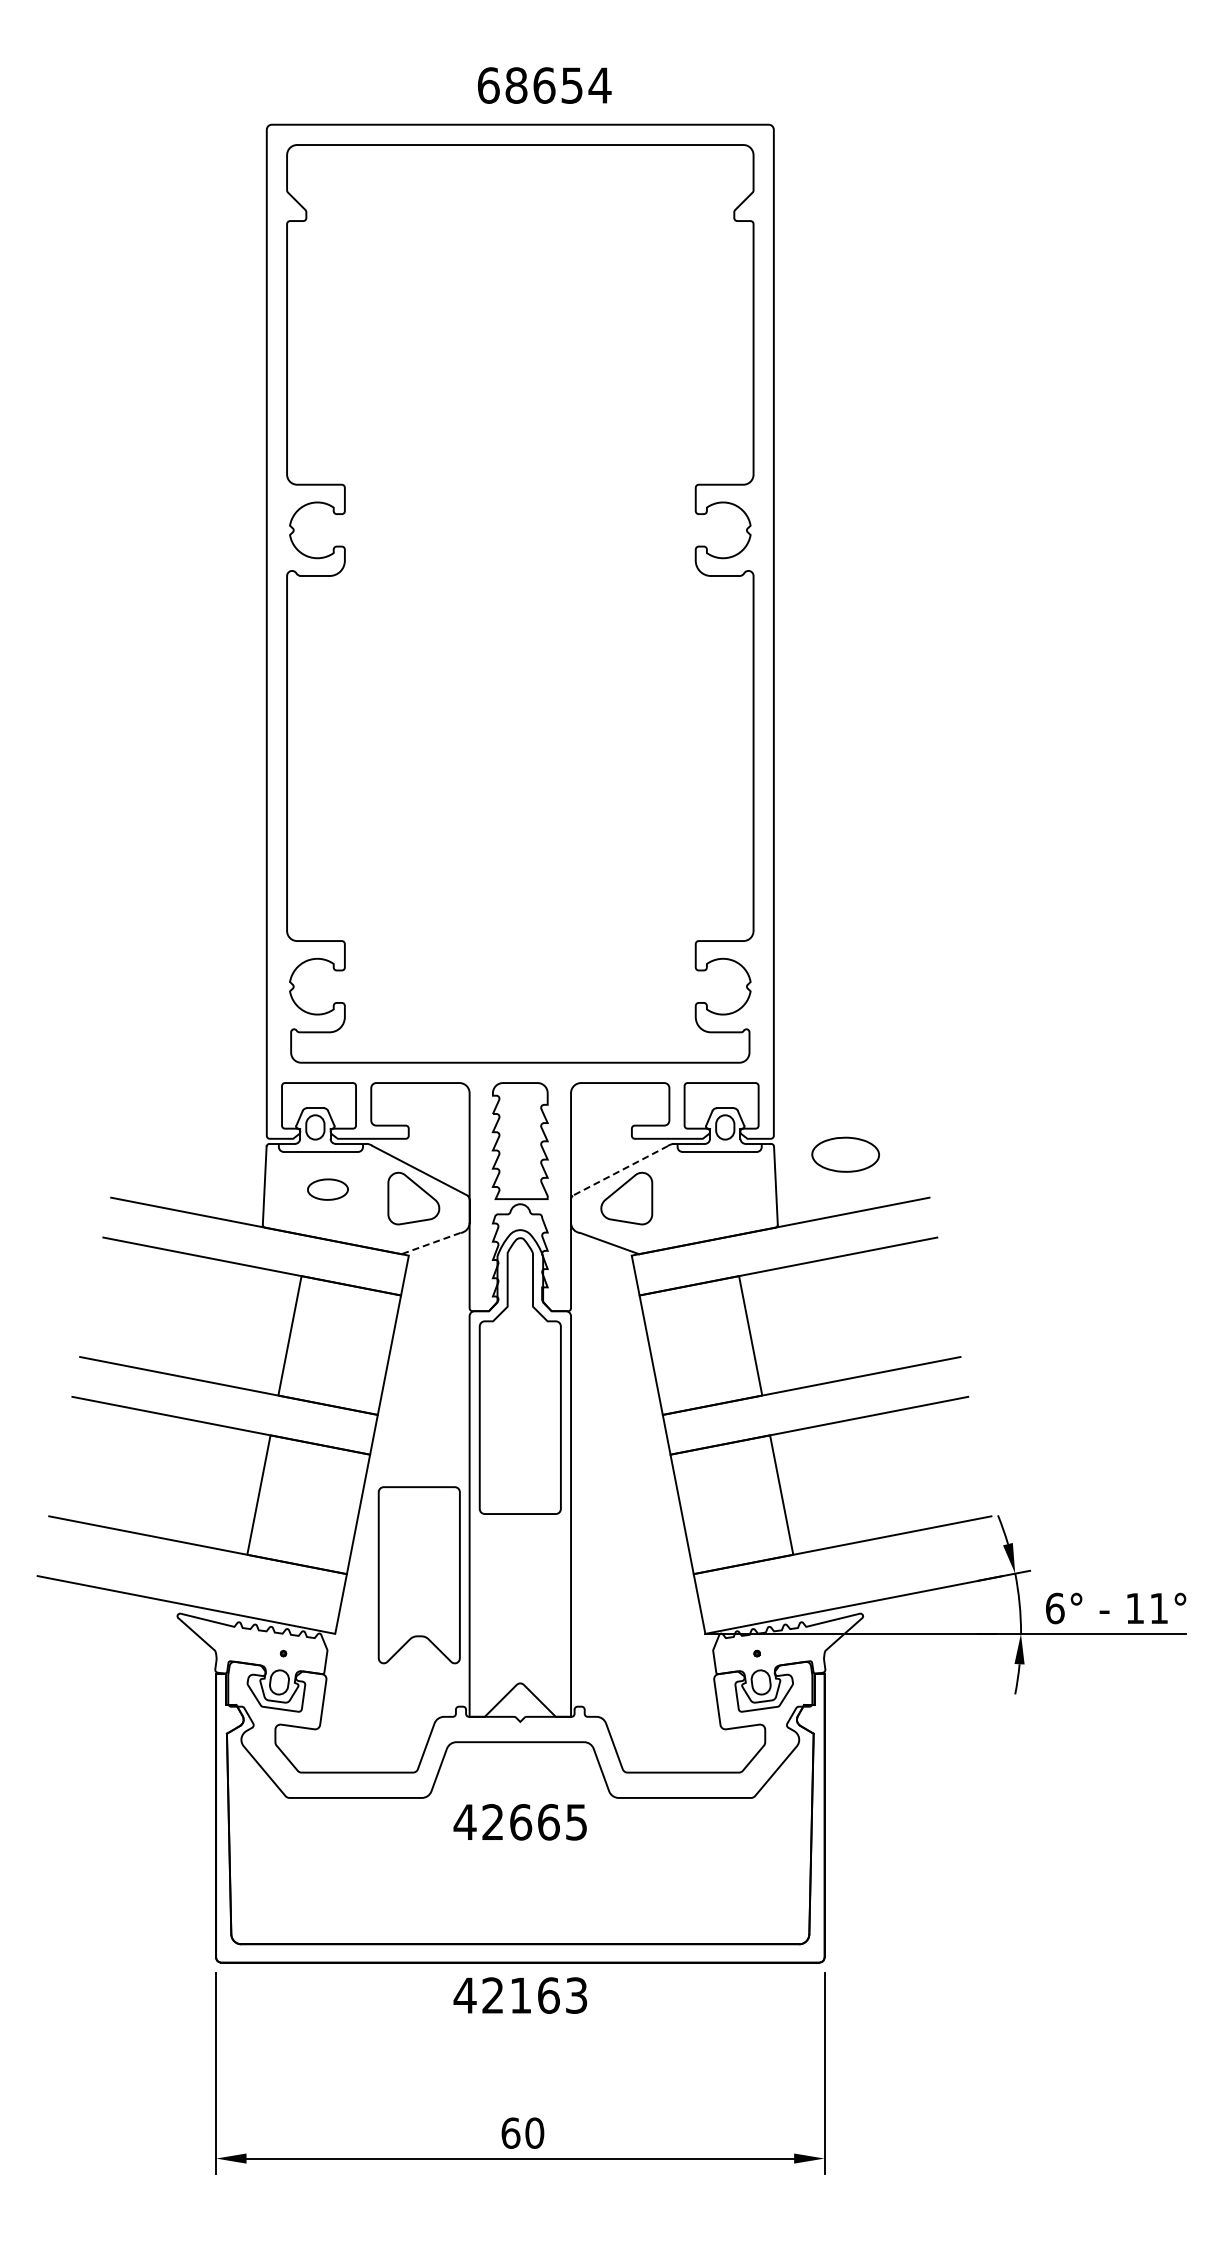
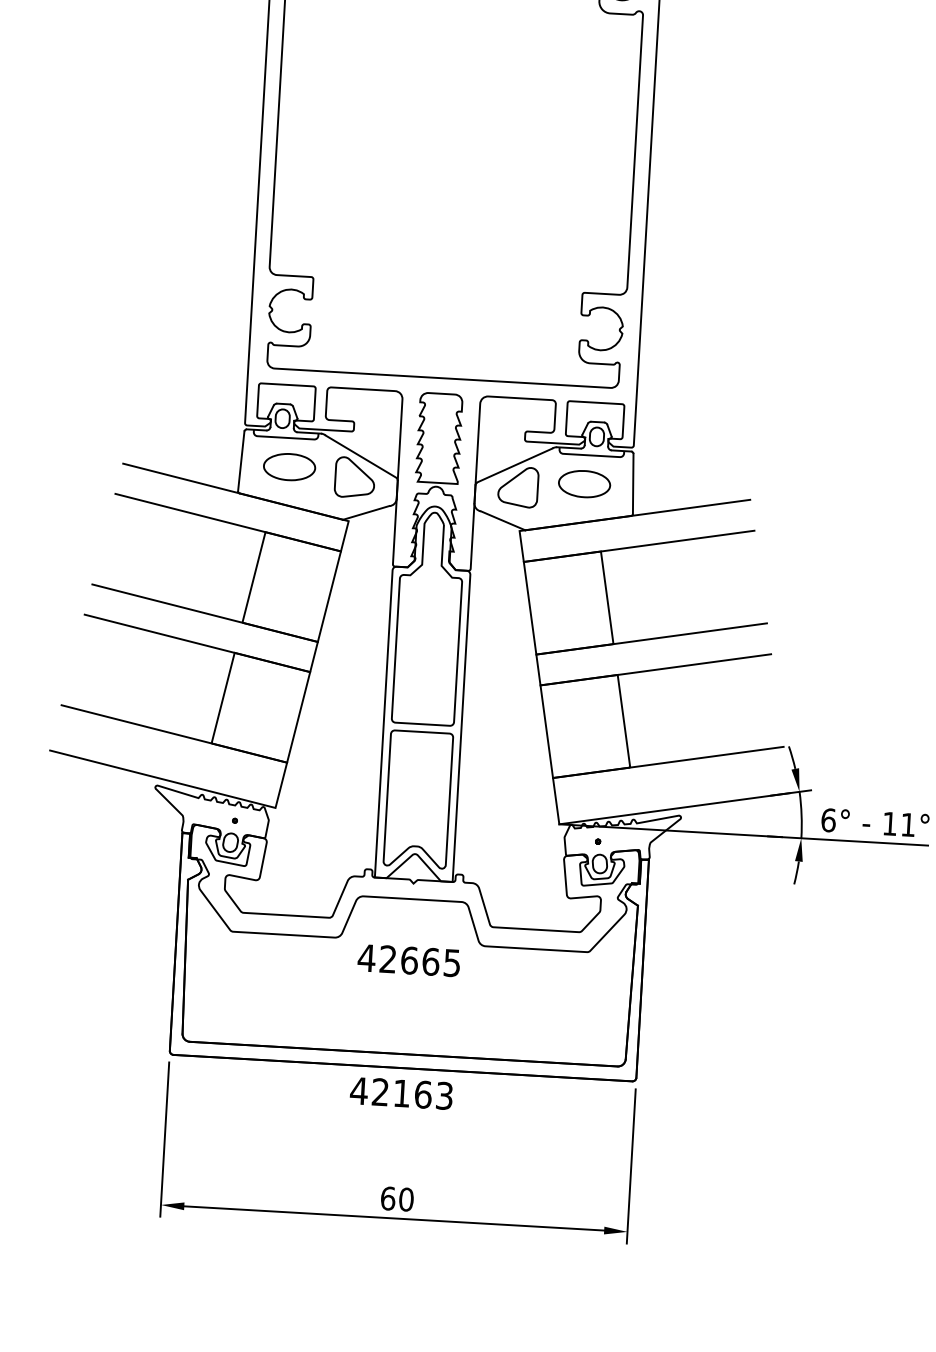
part: (845, 1154) -> (584, 483), moved
line: (620, 1170) -> (514, 465), dashed -> solid
part: (327, 1189) -> (289, 466), size x1.67
line: (430, 1243) -> (365, 512), dashed -> solid
part: (418, 1575) -> (417, 799), moved

